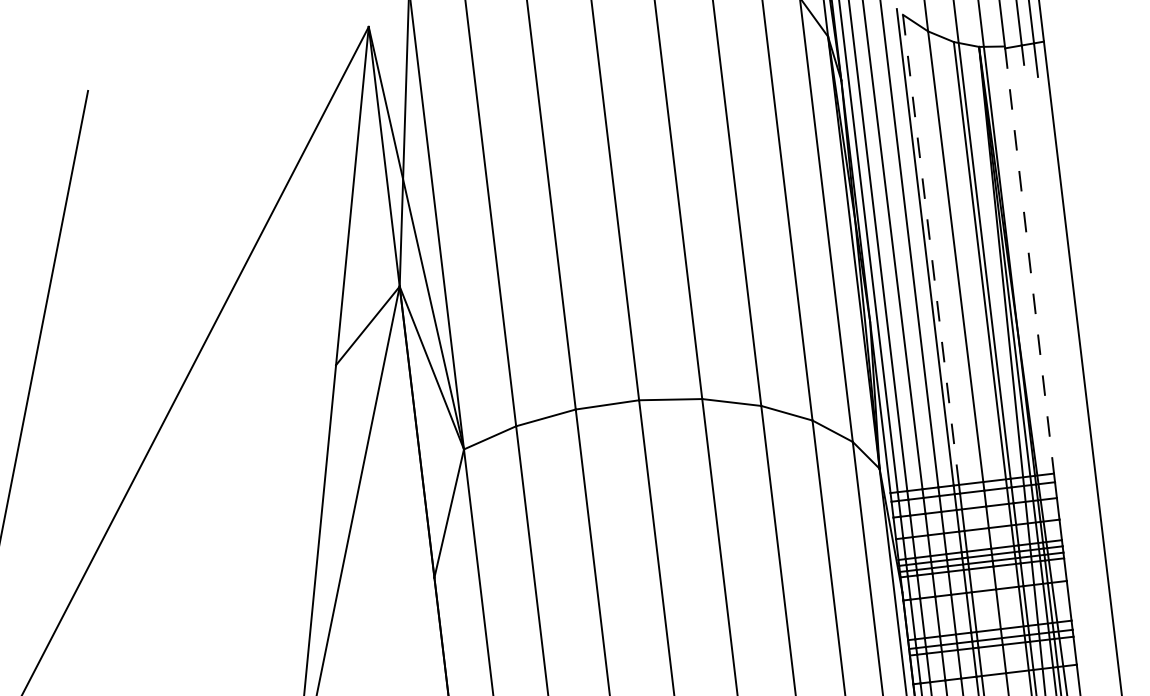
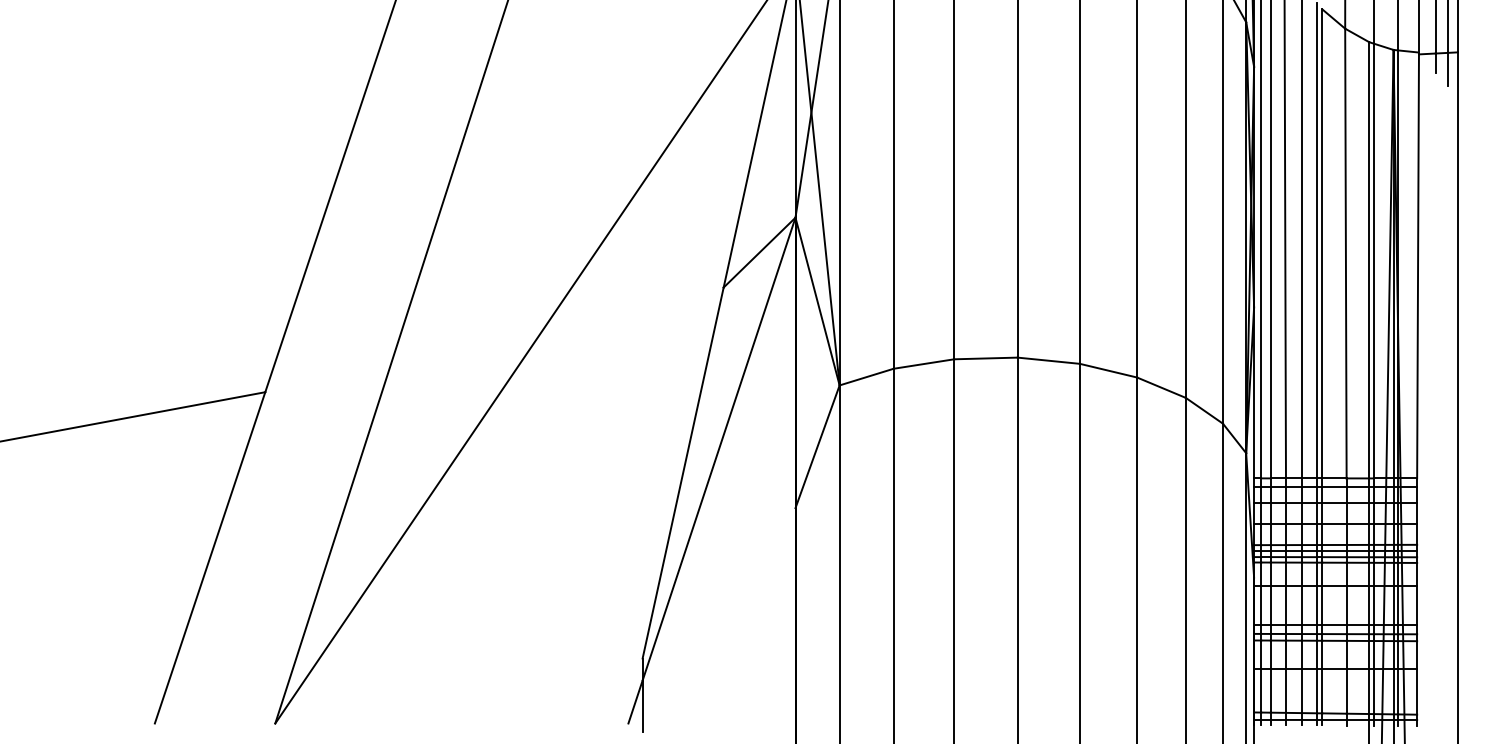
line: (931, 249) -> (1322, 243), dashed -> solid
line: (1030, 261) -> (1418, 266), dashed -> solid

